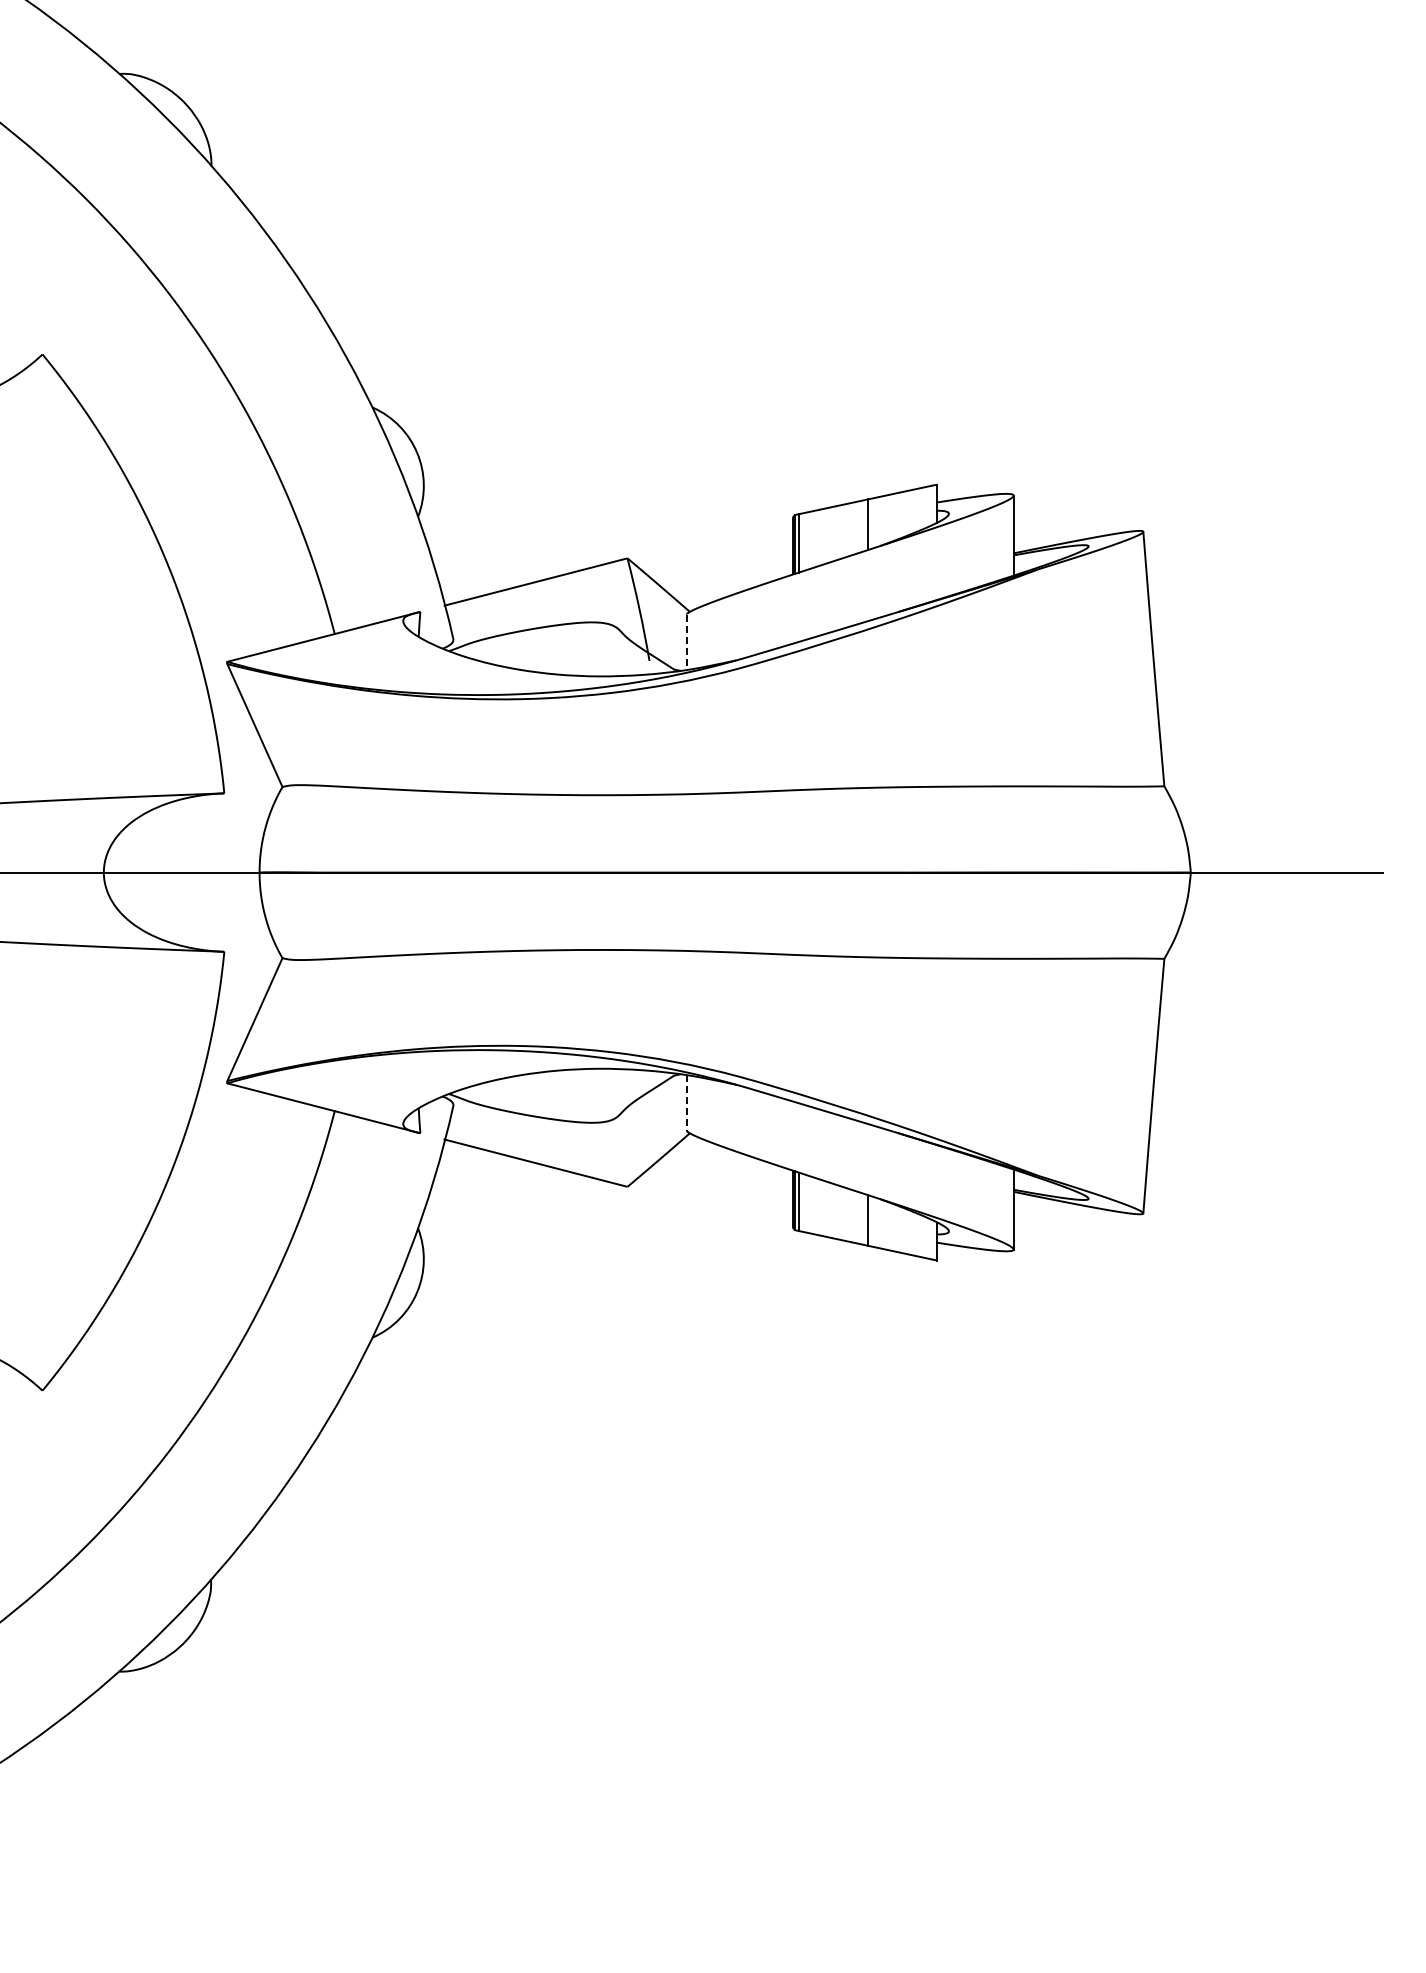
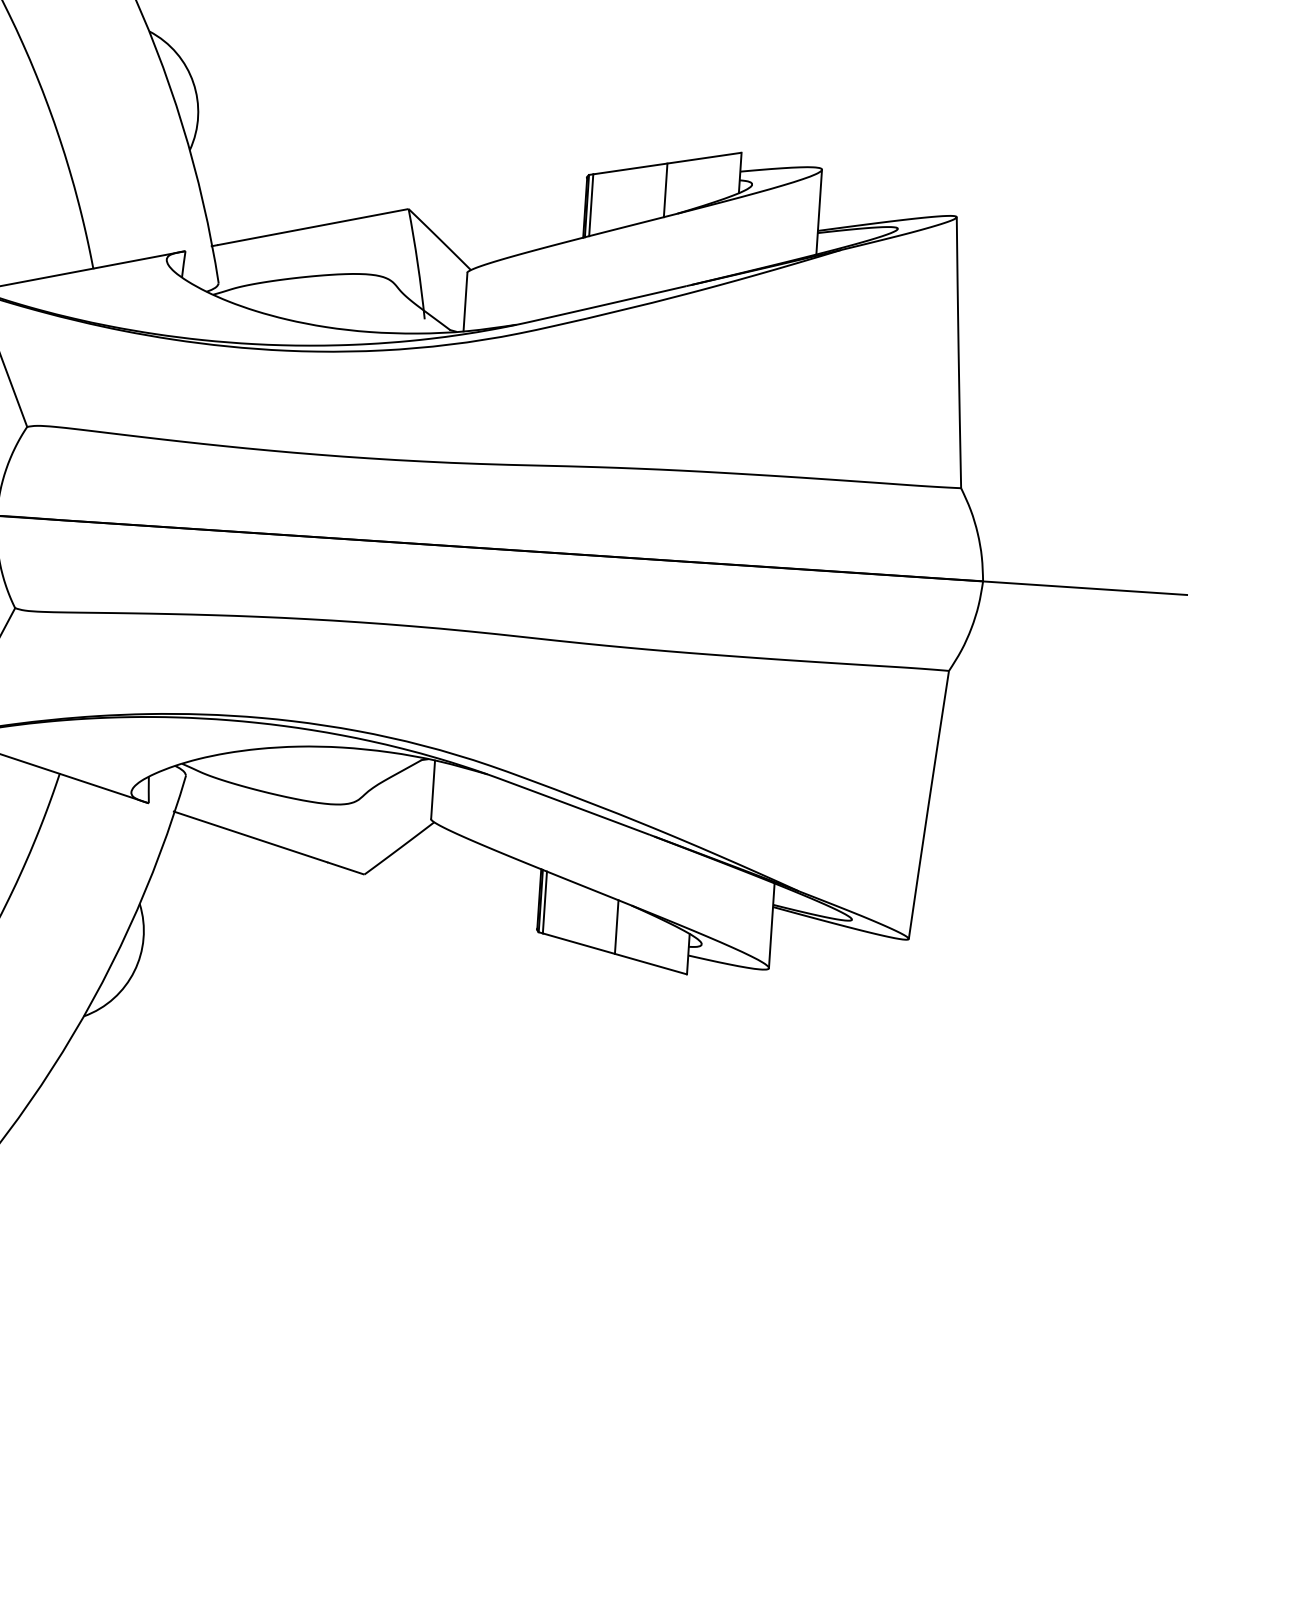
line: (686, 642) -> (465, 302), dashed -> solid
line: (686, 1102) -> (432, 789), dashed -> solid

